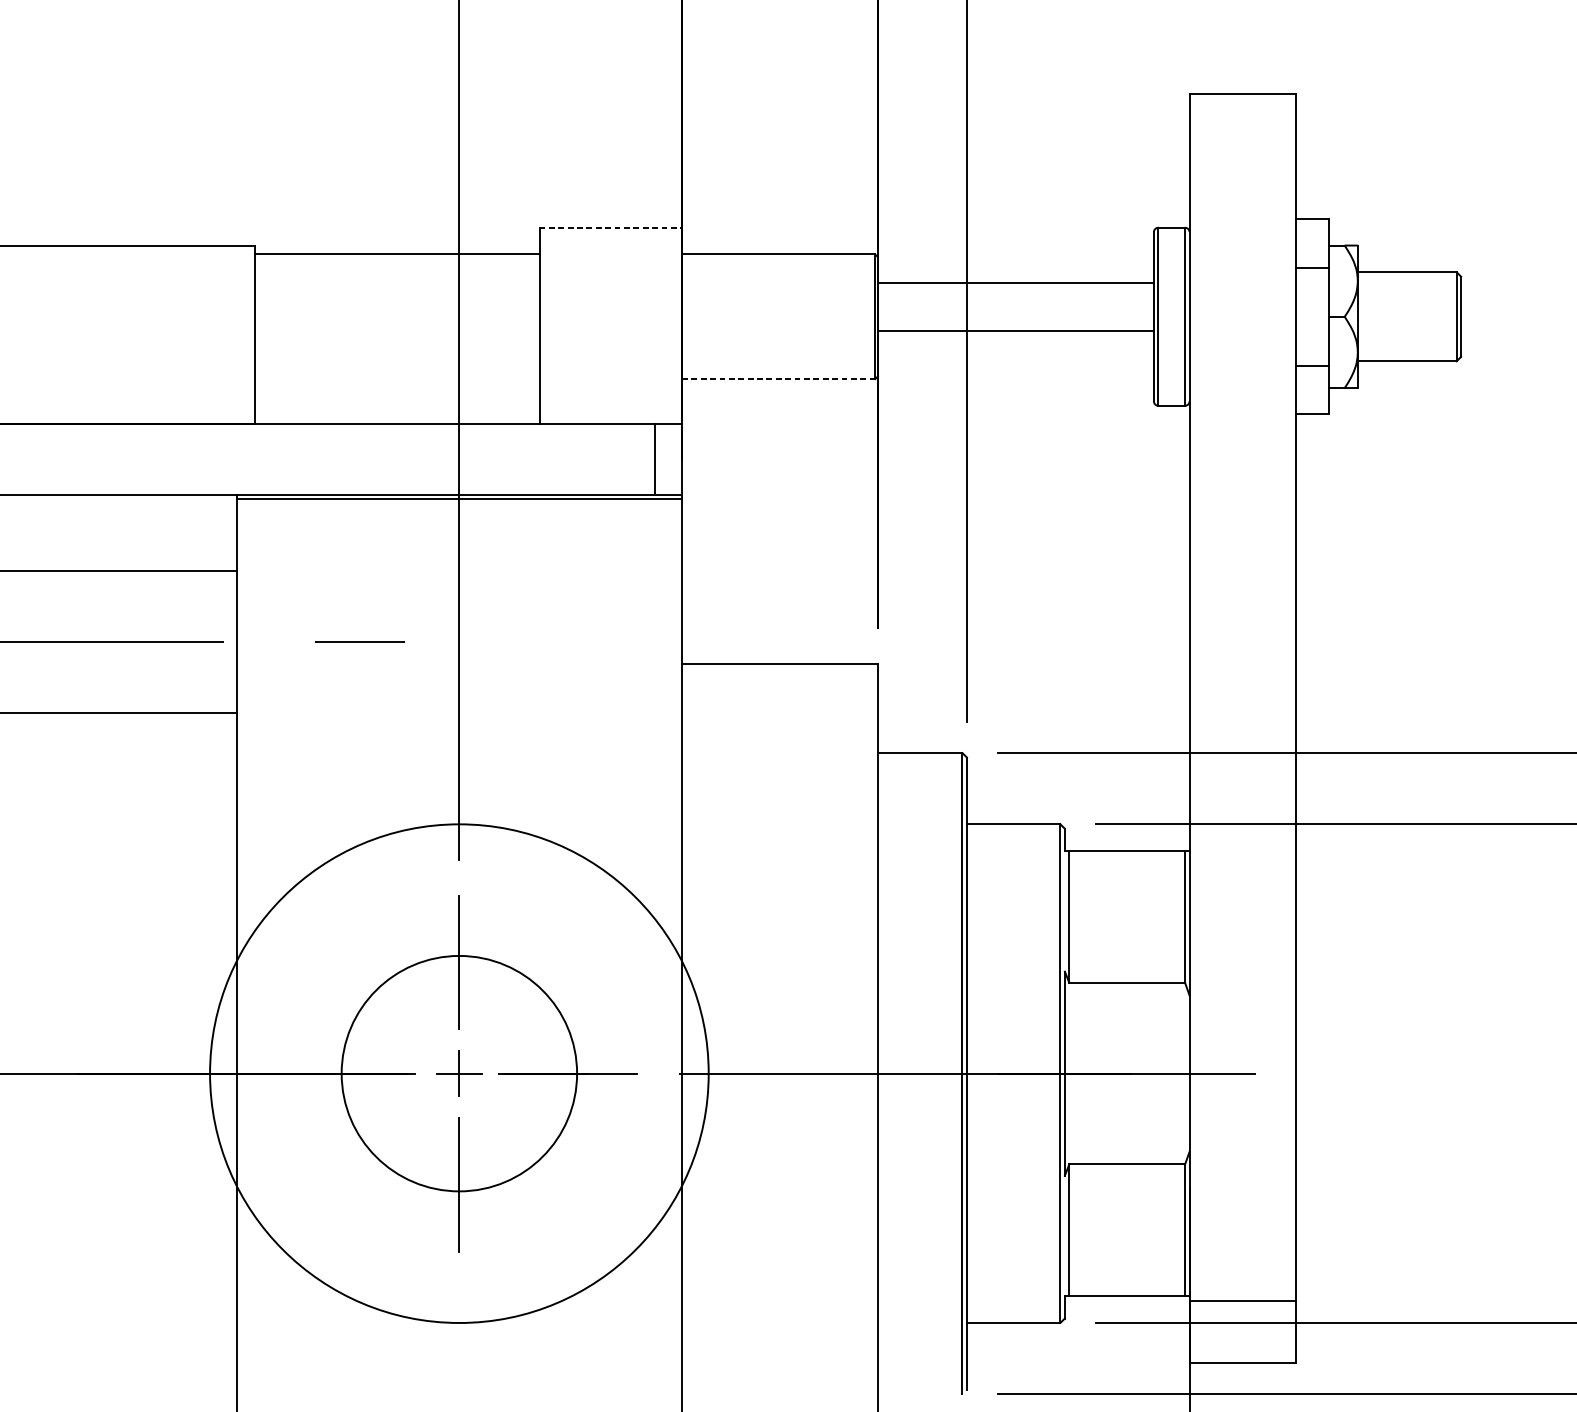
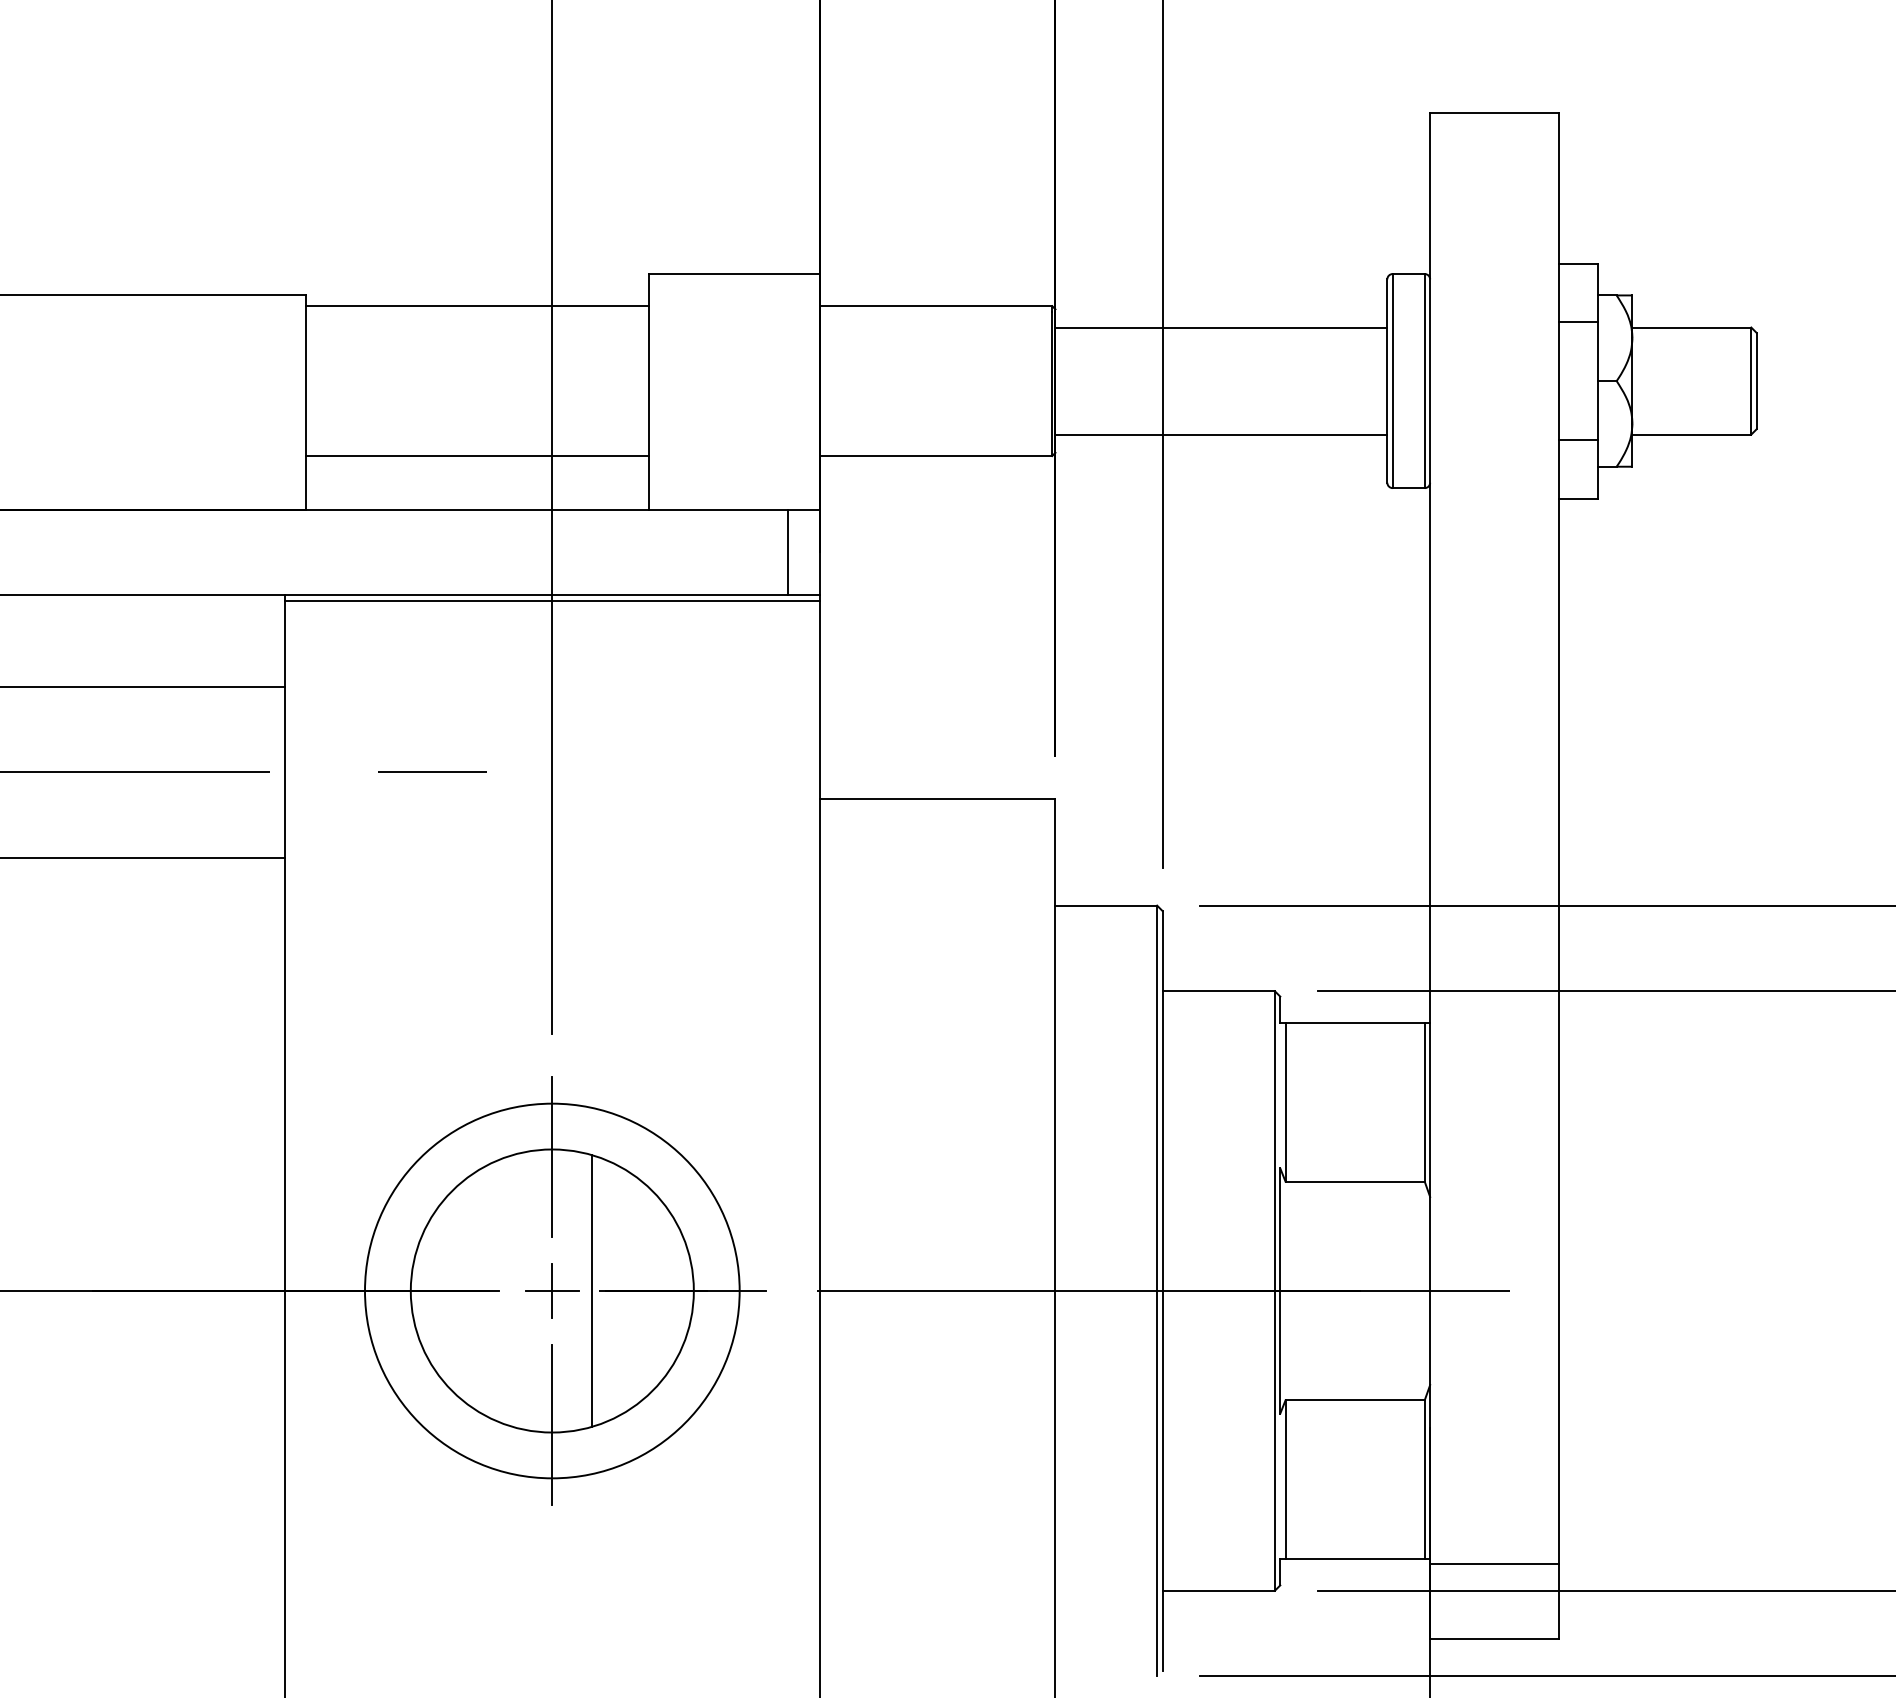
line: (610, 228) -> (734, 274), dashed -> solid
line: (1015, 283) -> (1221, 434), moved
line: (1015, 331) -> (1221, 327), moved
line: (397, 379) -> (477, 456), added
line: (778, 379) -> (936, 456), dashed -> solid
circle: (459, 1073) -> (552, 1290), size x0.62
line: (492, 1073) -> (592, 1290), added

